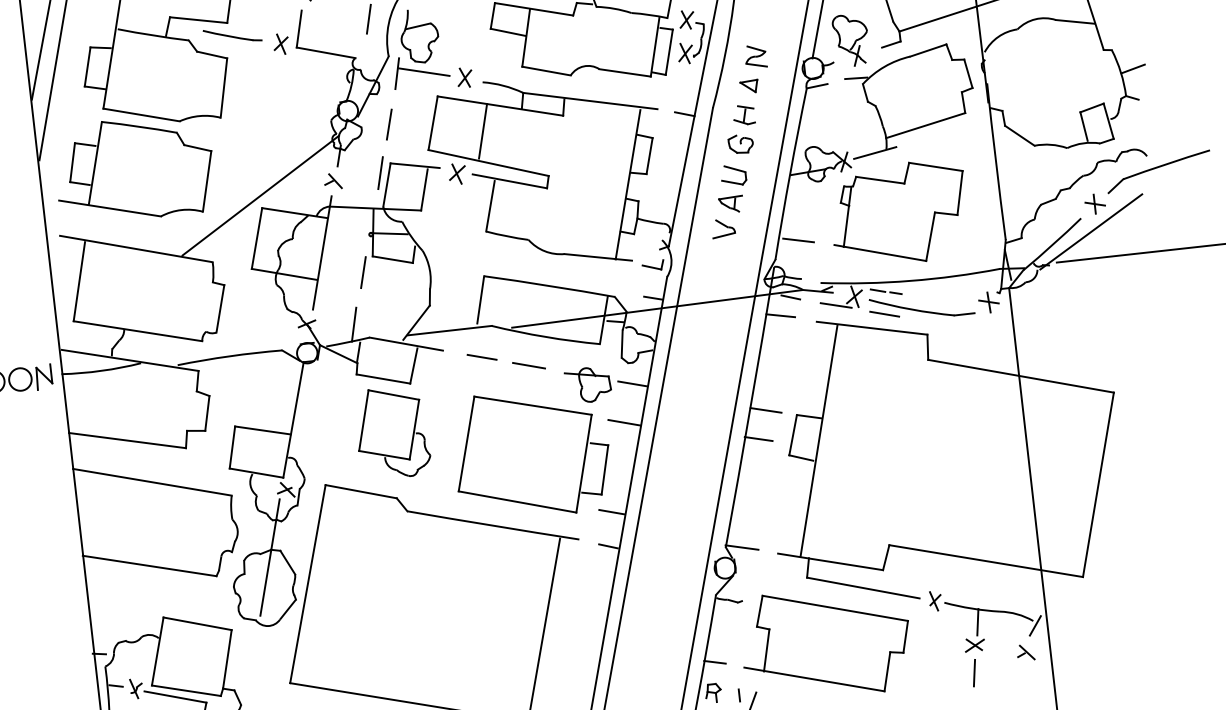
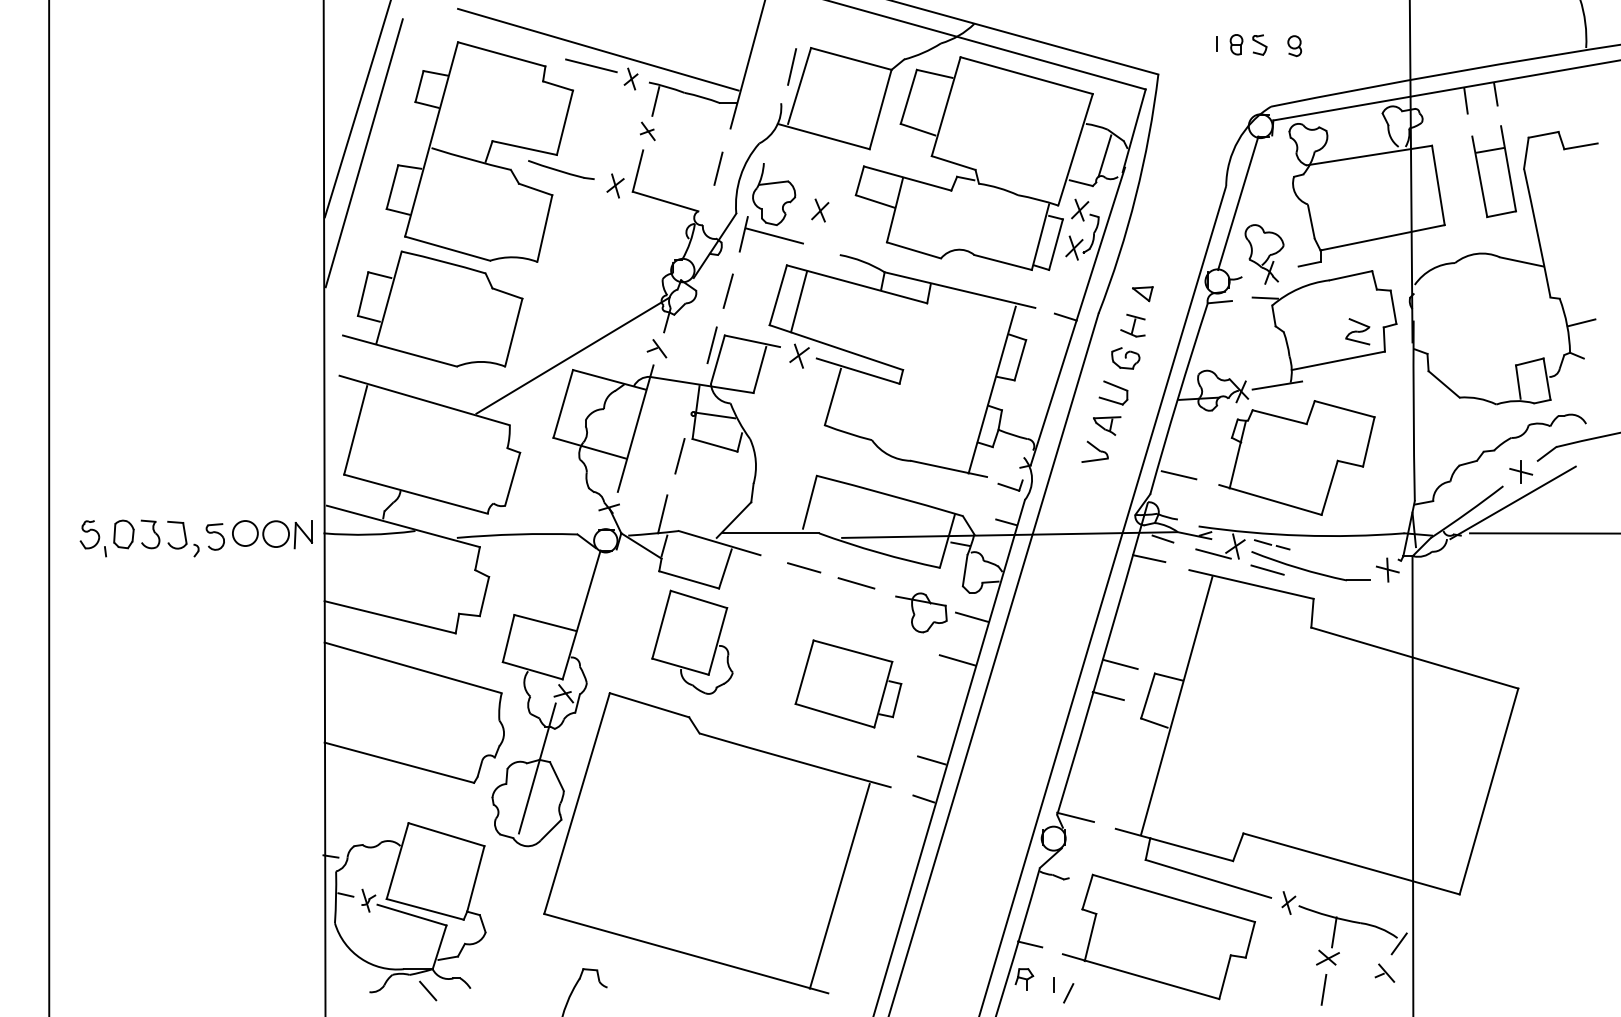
part: (755, 56) -> (1357, 331), moved
part: (465, 77) -> (820, 210), moved
line: (483, 130) -> (799, 301), moved
part: (531, 453) -> (848, 683), size x0.6

